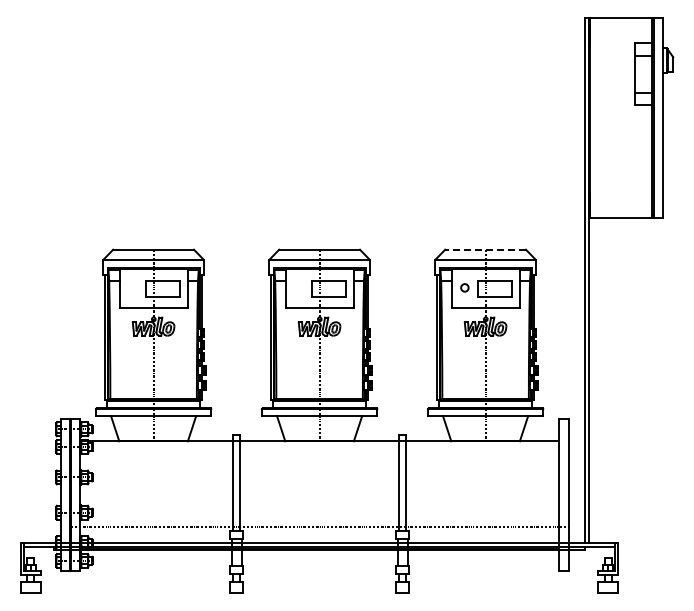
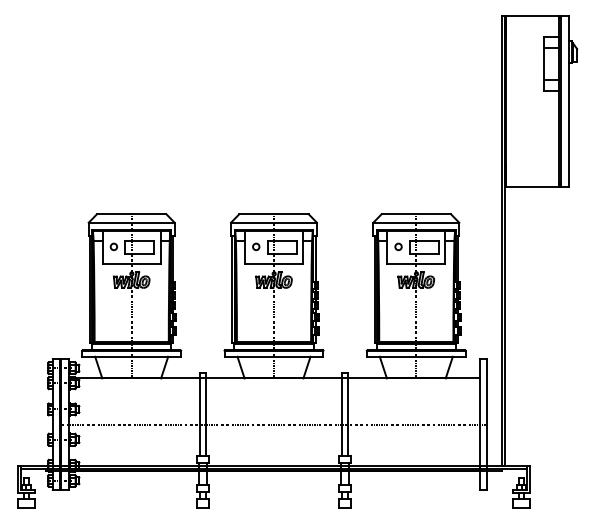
line: (485, 249) -> (416, 213), dashed -> solid
part: (132, 287) -> (113, 246), added
part: (298, 287) -> (255, 246), added
line: (319, 527) -> (273, 424), moved

